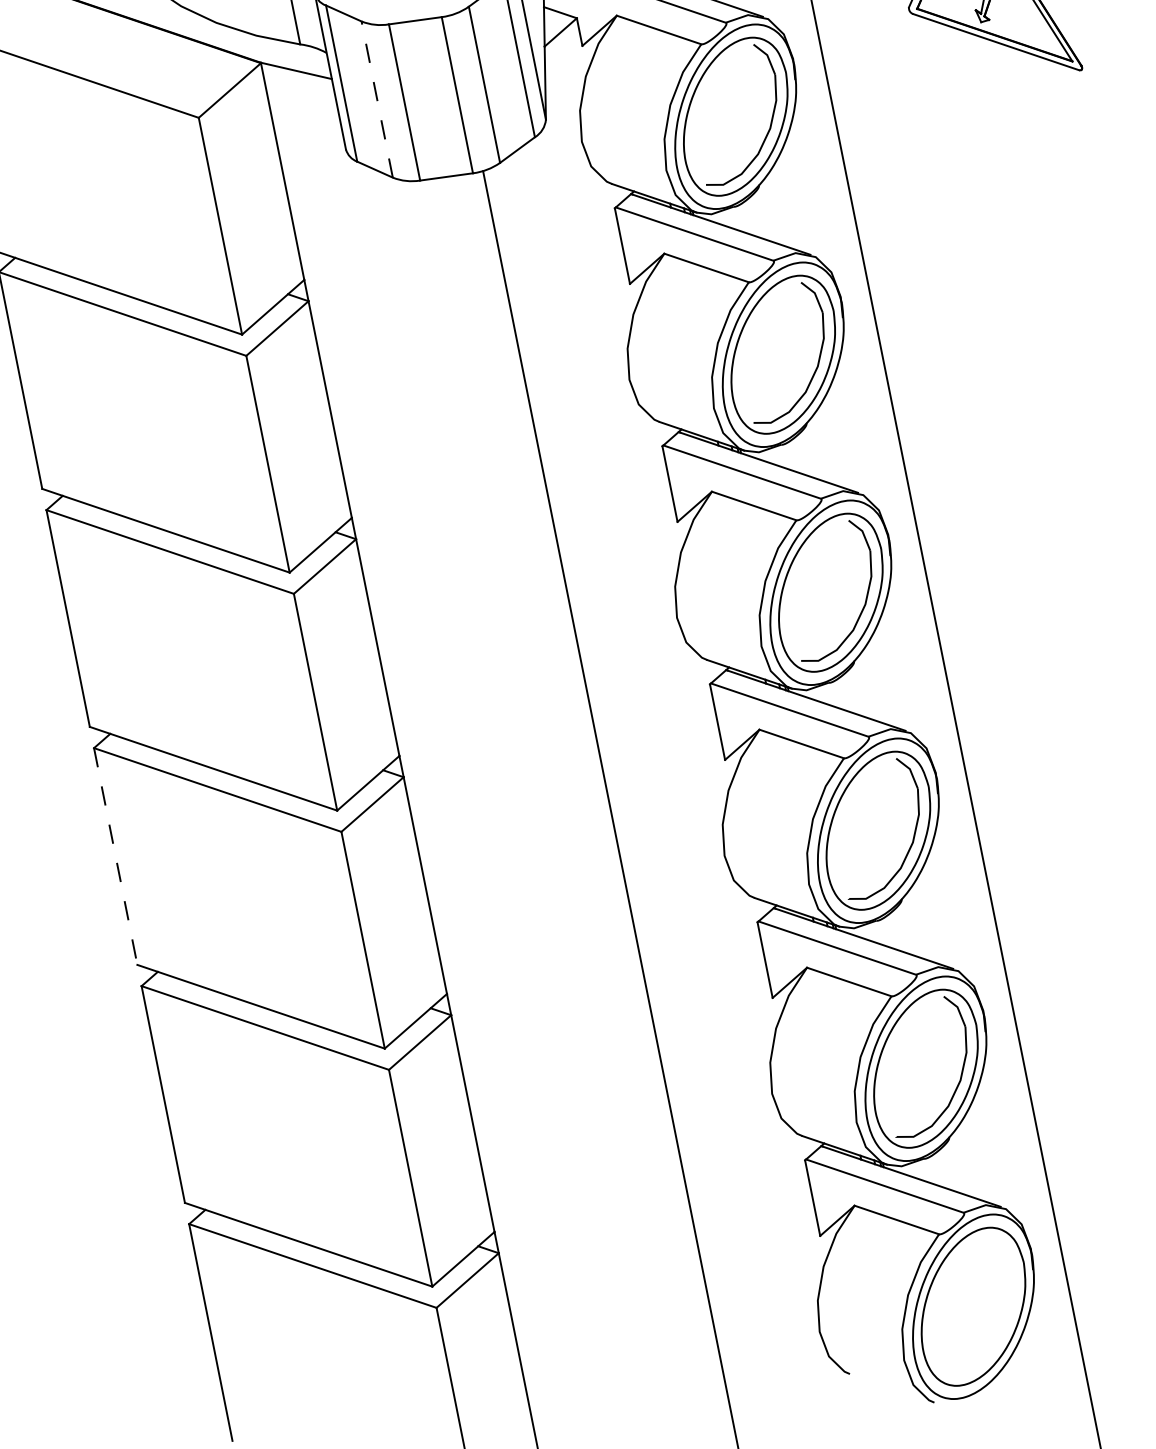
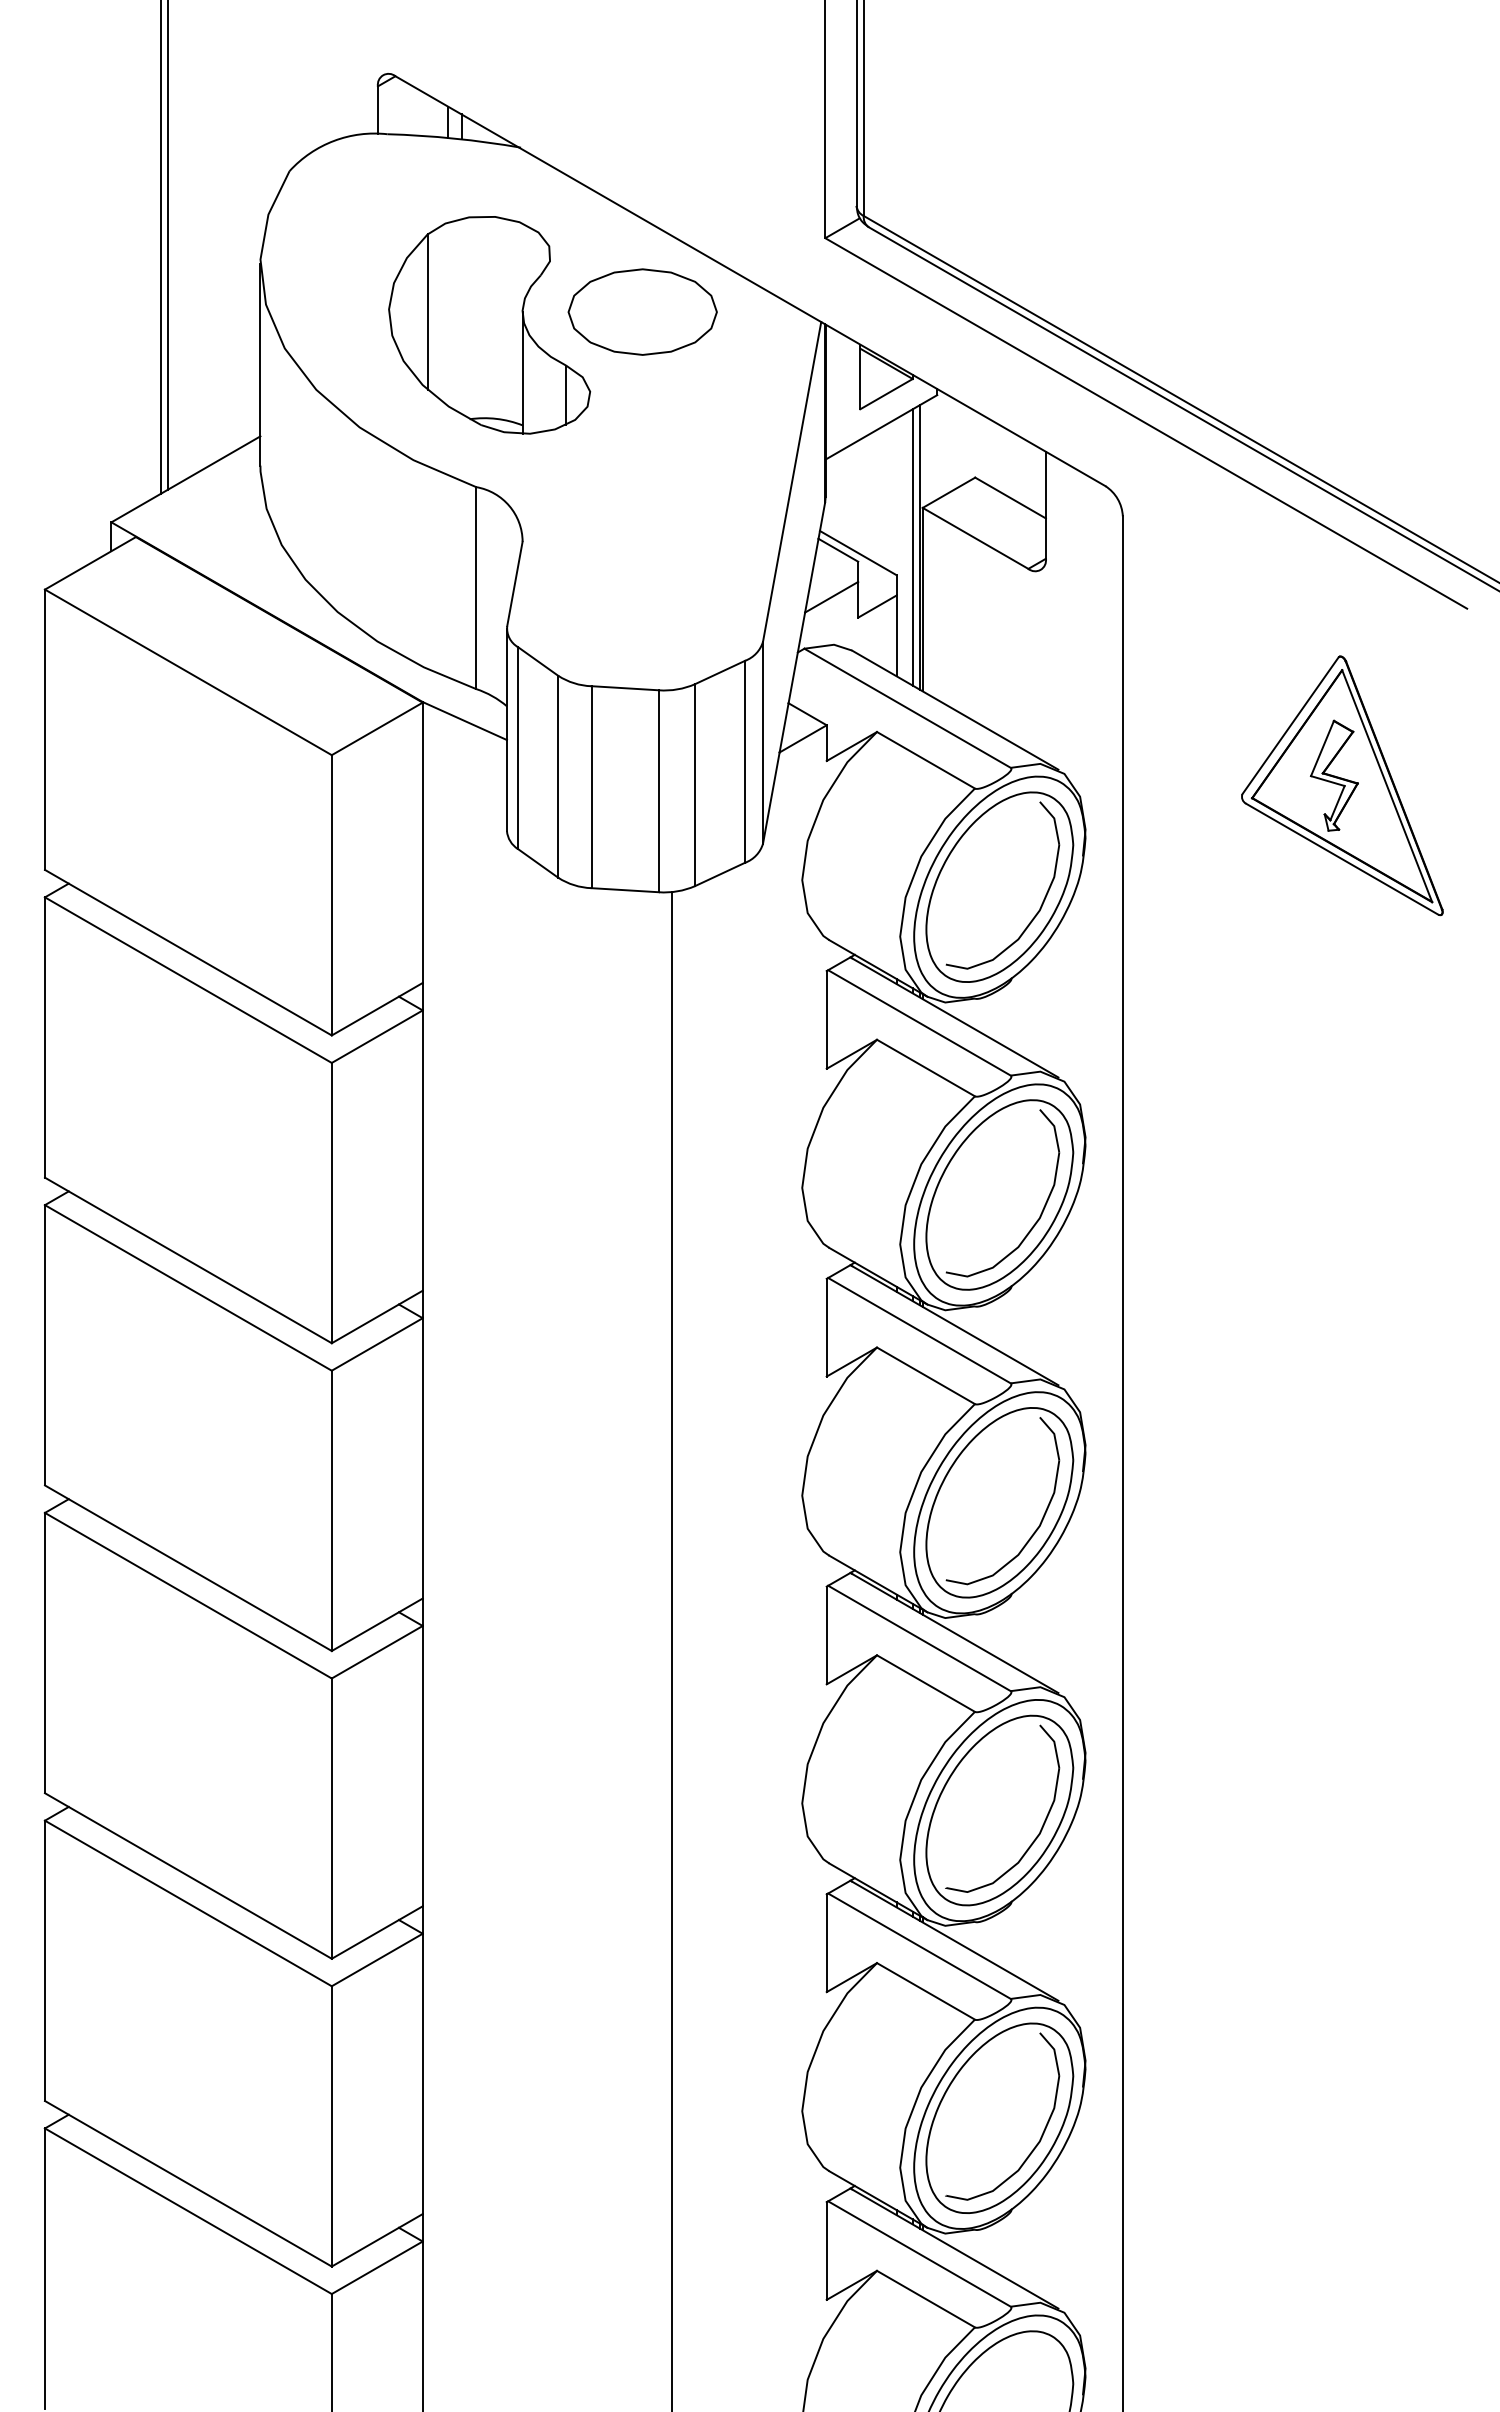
line: (377, 99) -> (558, 776), dashed -> solid
line: (115, 856) -> (44, 1653), dashed -> solid

